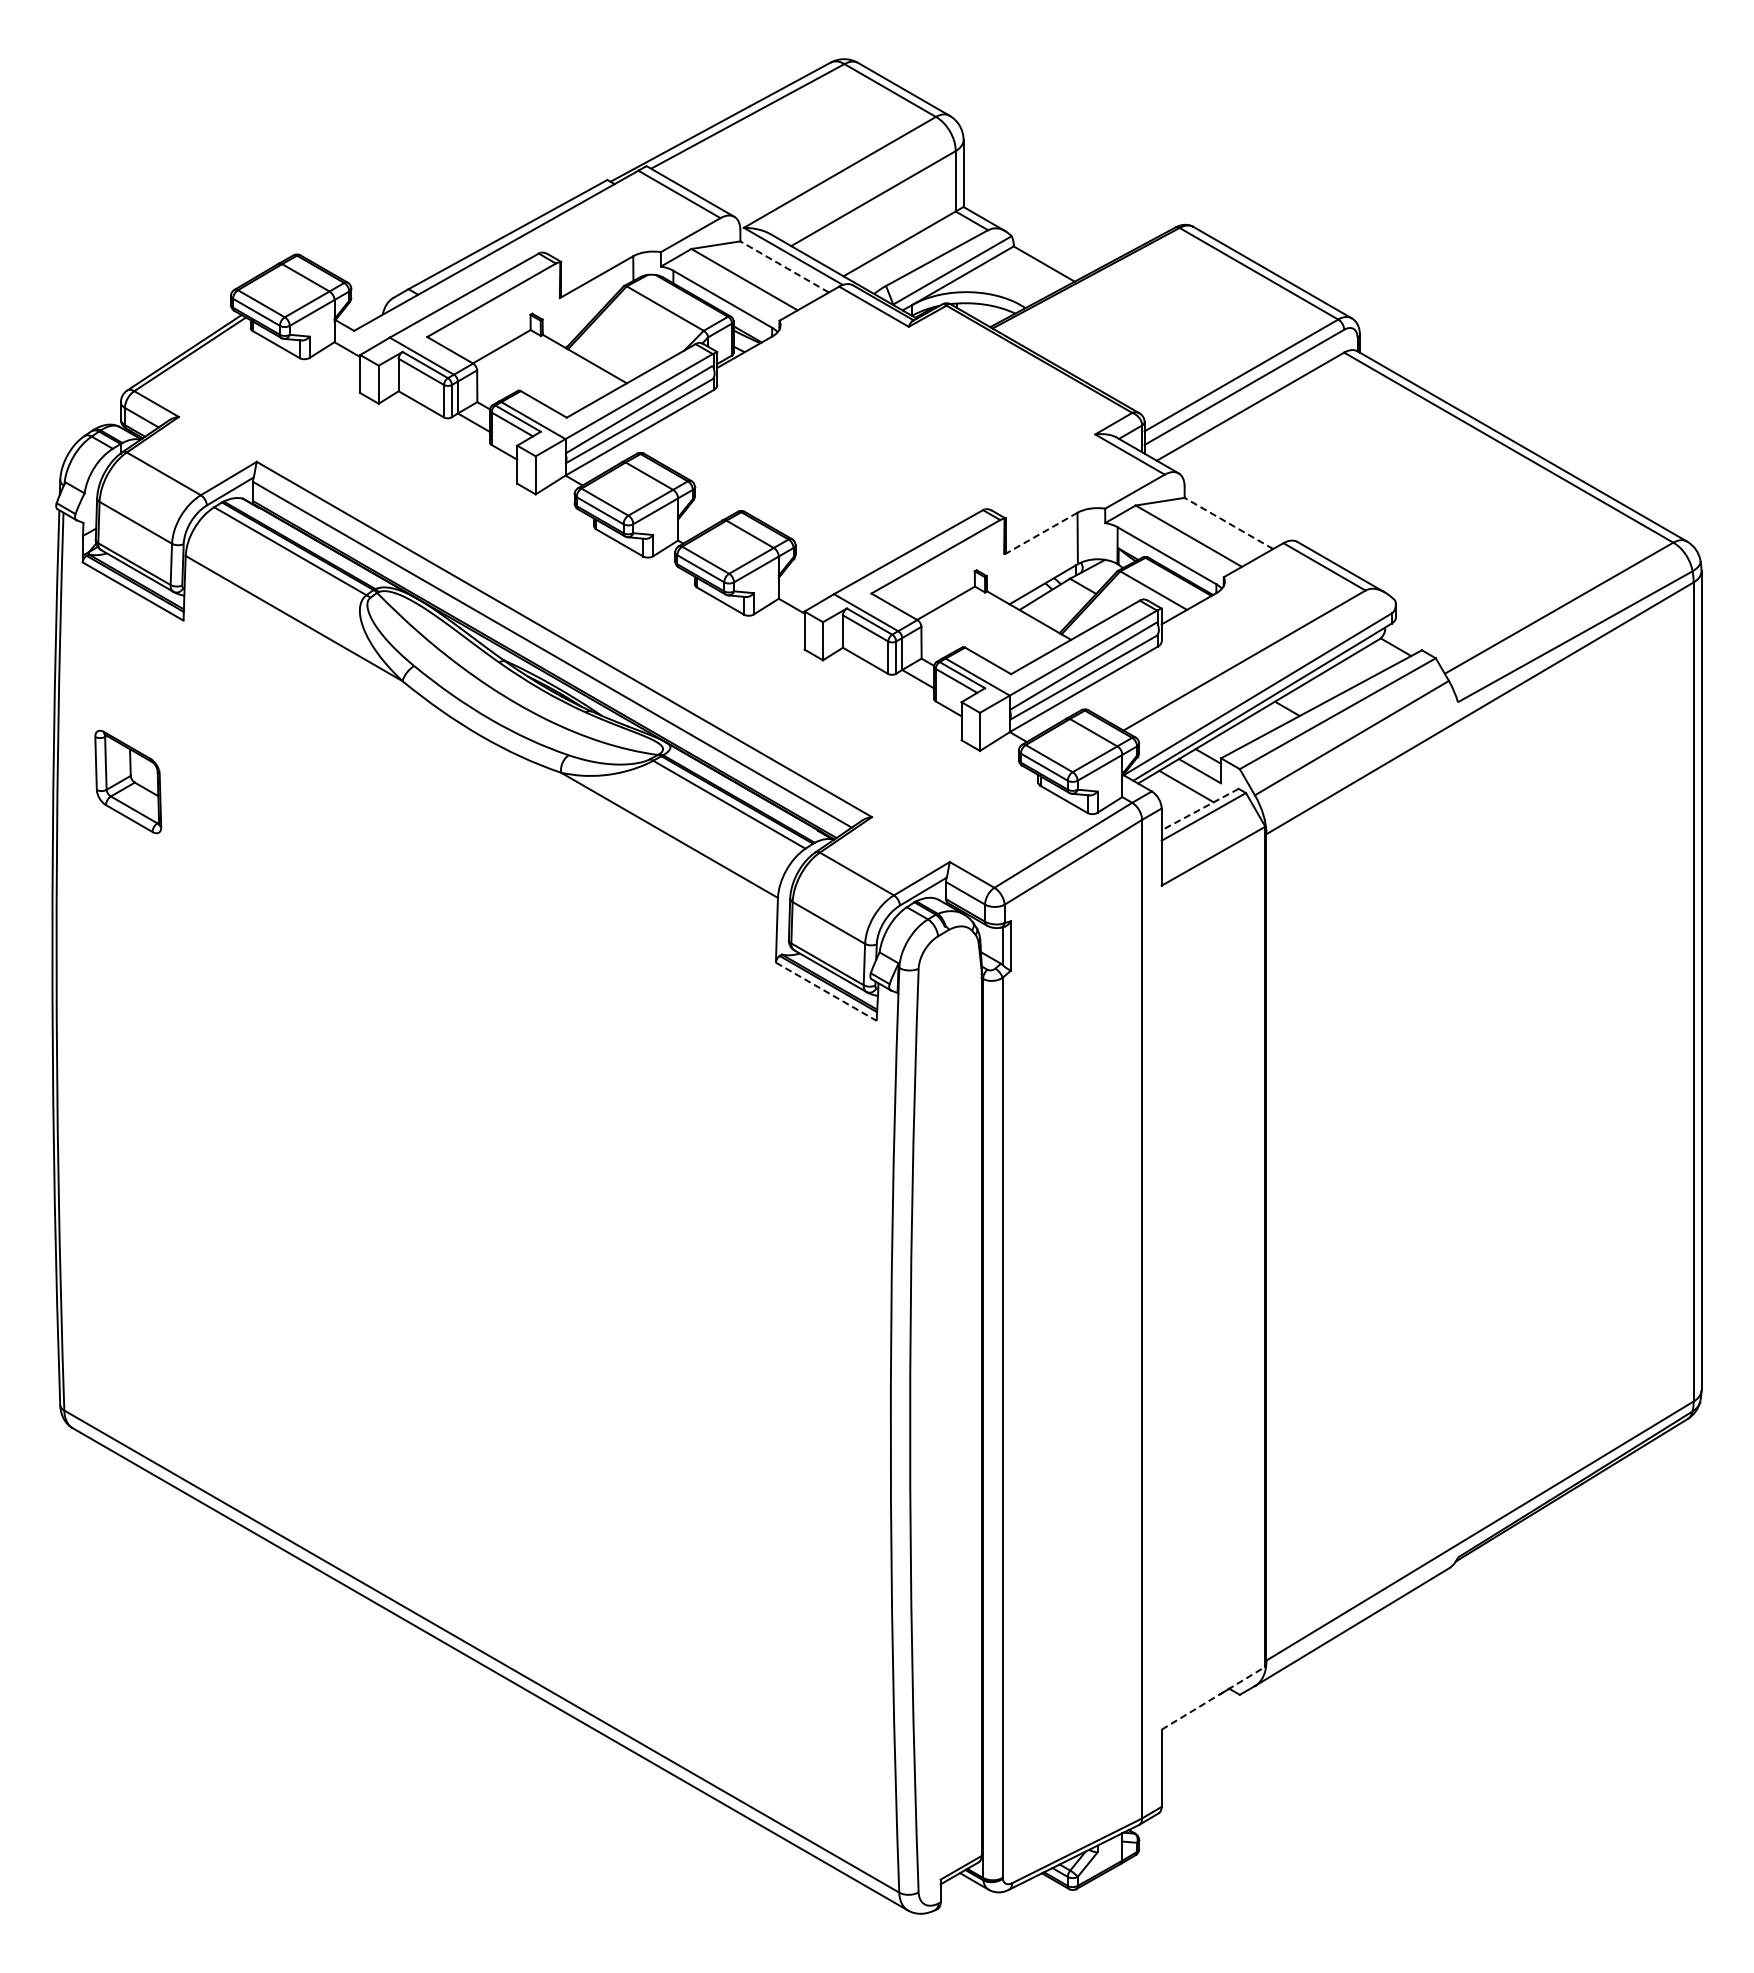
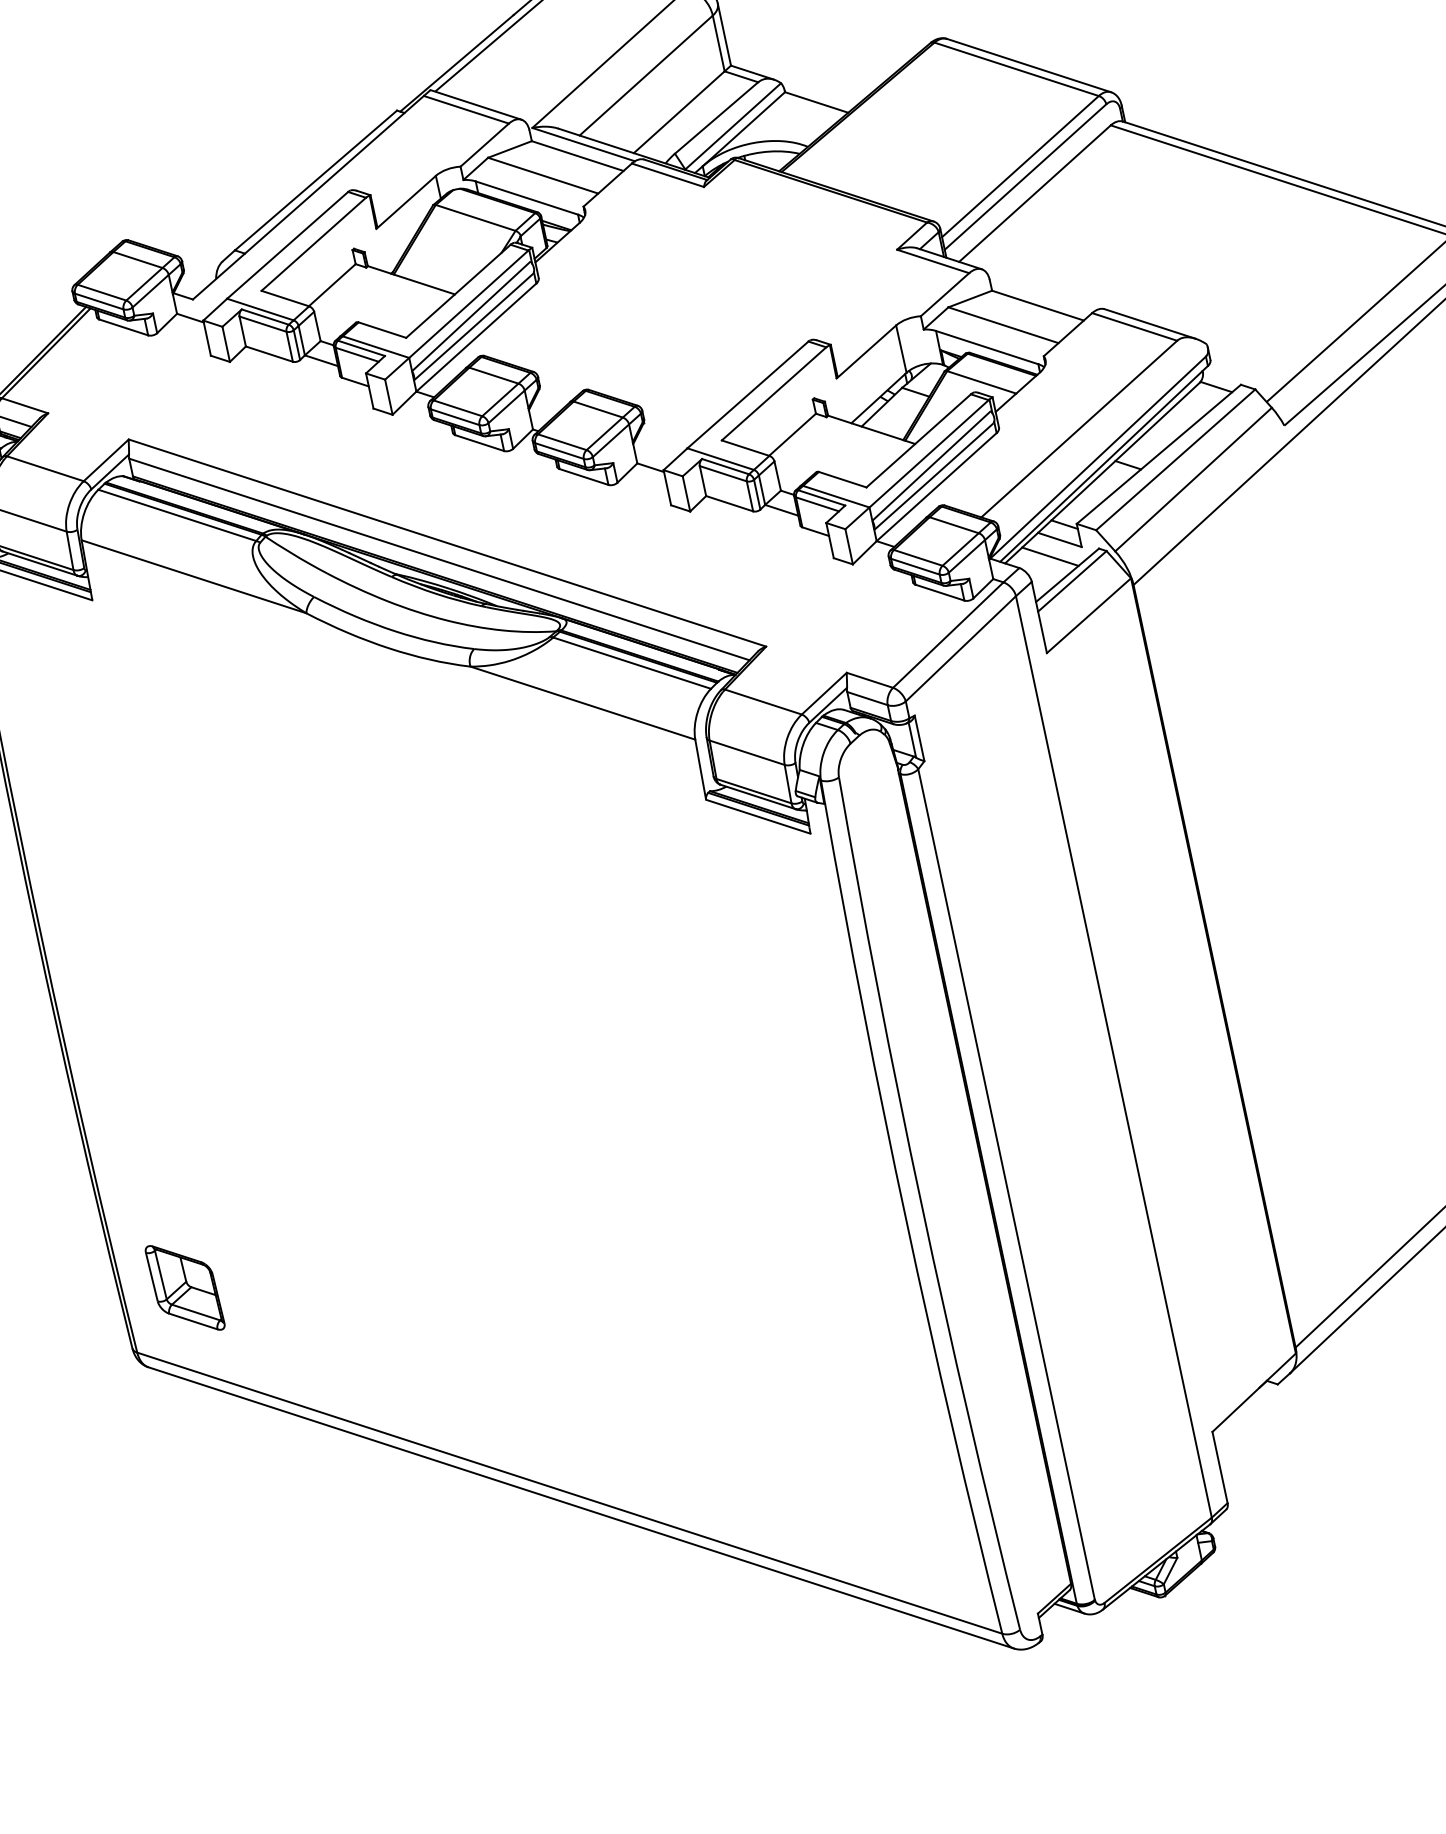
line: (784, 266) -> (577, 155), dashed -> solid
line: (1228, 523) -> (1037, 305), dashed -> solid
line: (1040, 533) -> (866, 351), dashed -> solid
part: (128, 781) -> (185, 1287), moved
line: (1200, 809) -> (1067, 575), dashed -> solid
line: (826, 992) -> (758, 817), dashed -> solid
line: (1213, 1698) -> (1254, 1392), dashed -> solid

